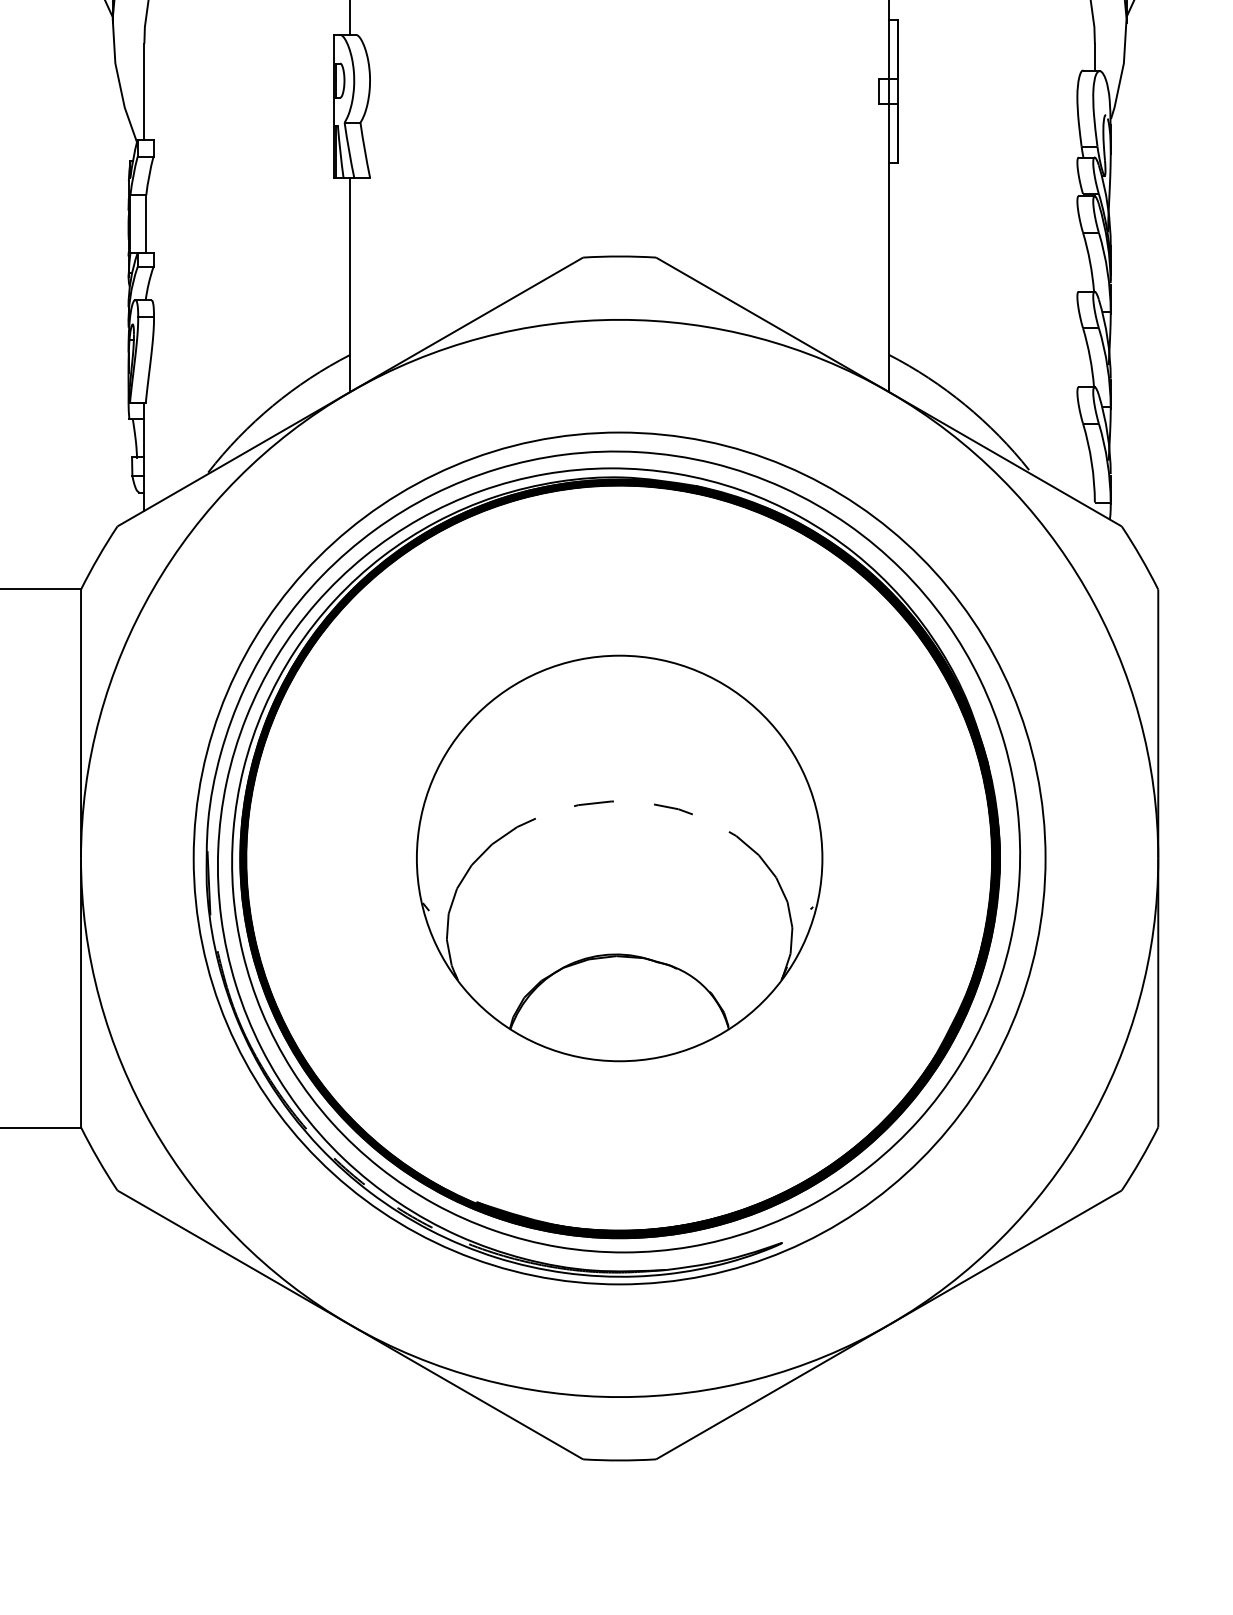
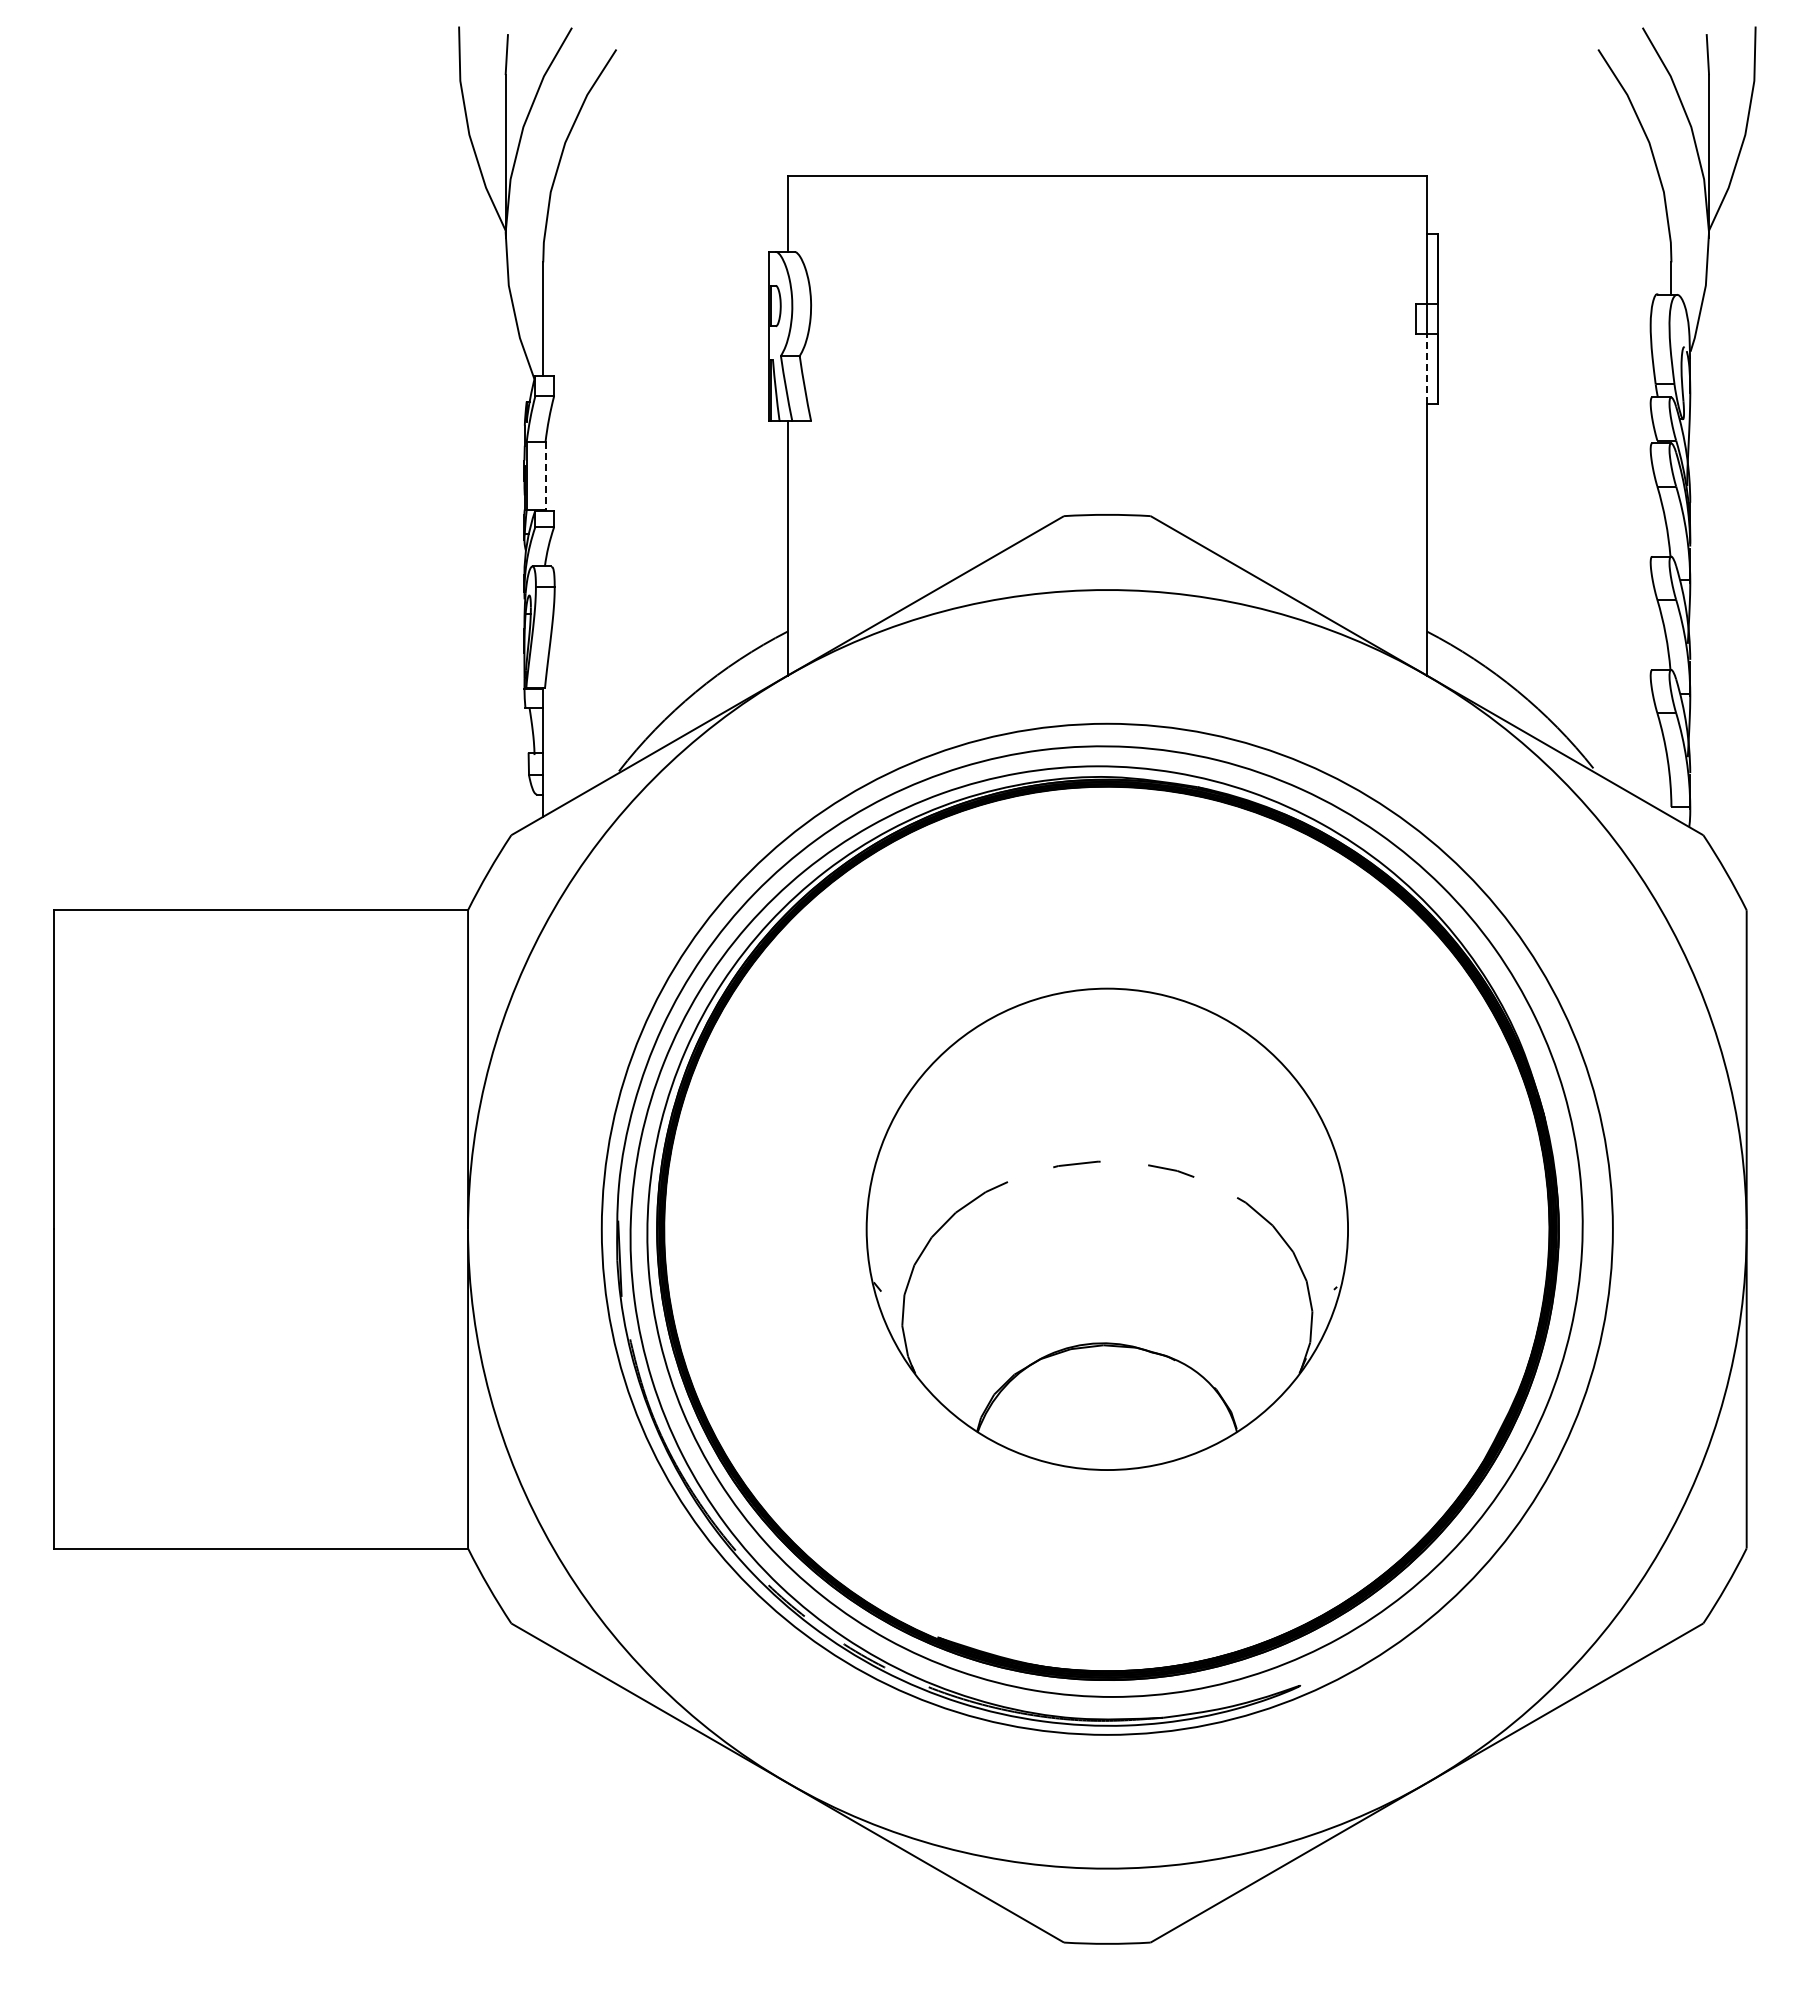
line: (888, 133) -> (1426, 368), solid -> dashed
line: (146, 224) -> (545, 476), solid -> dashed

